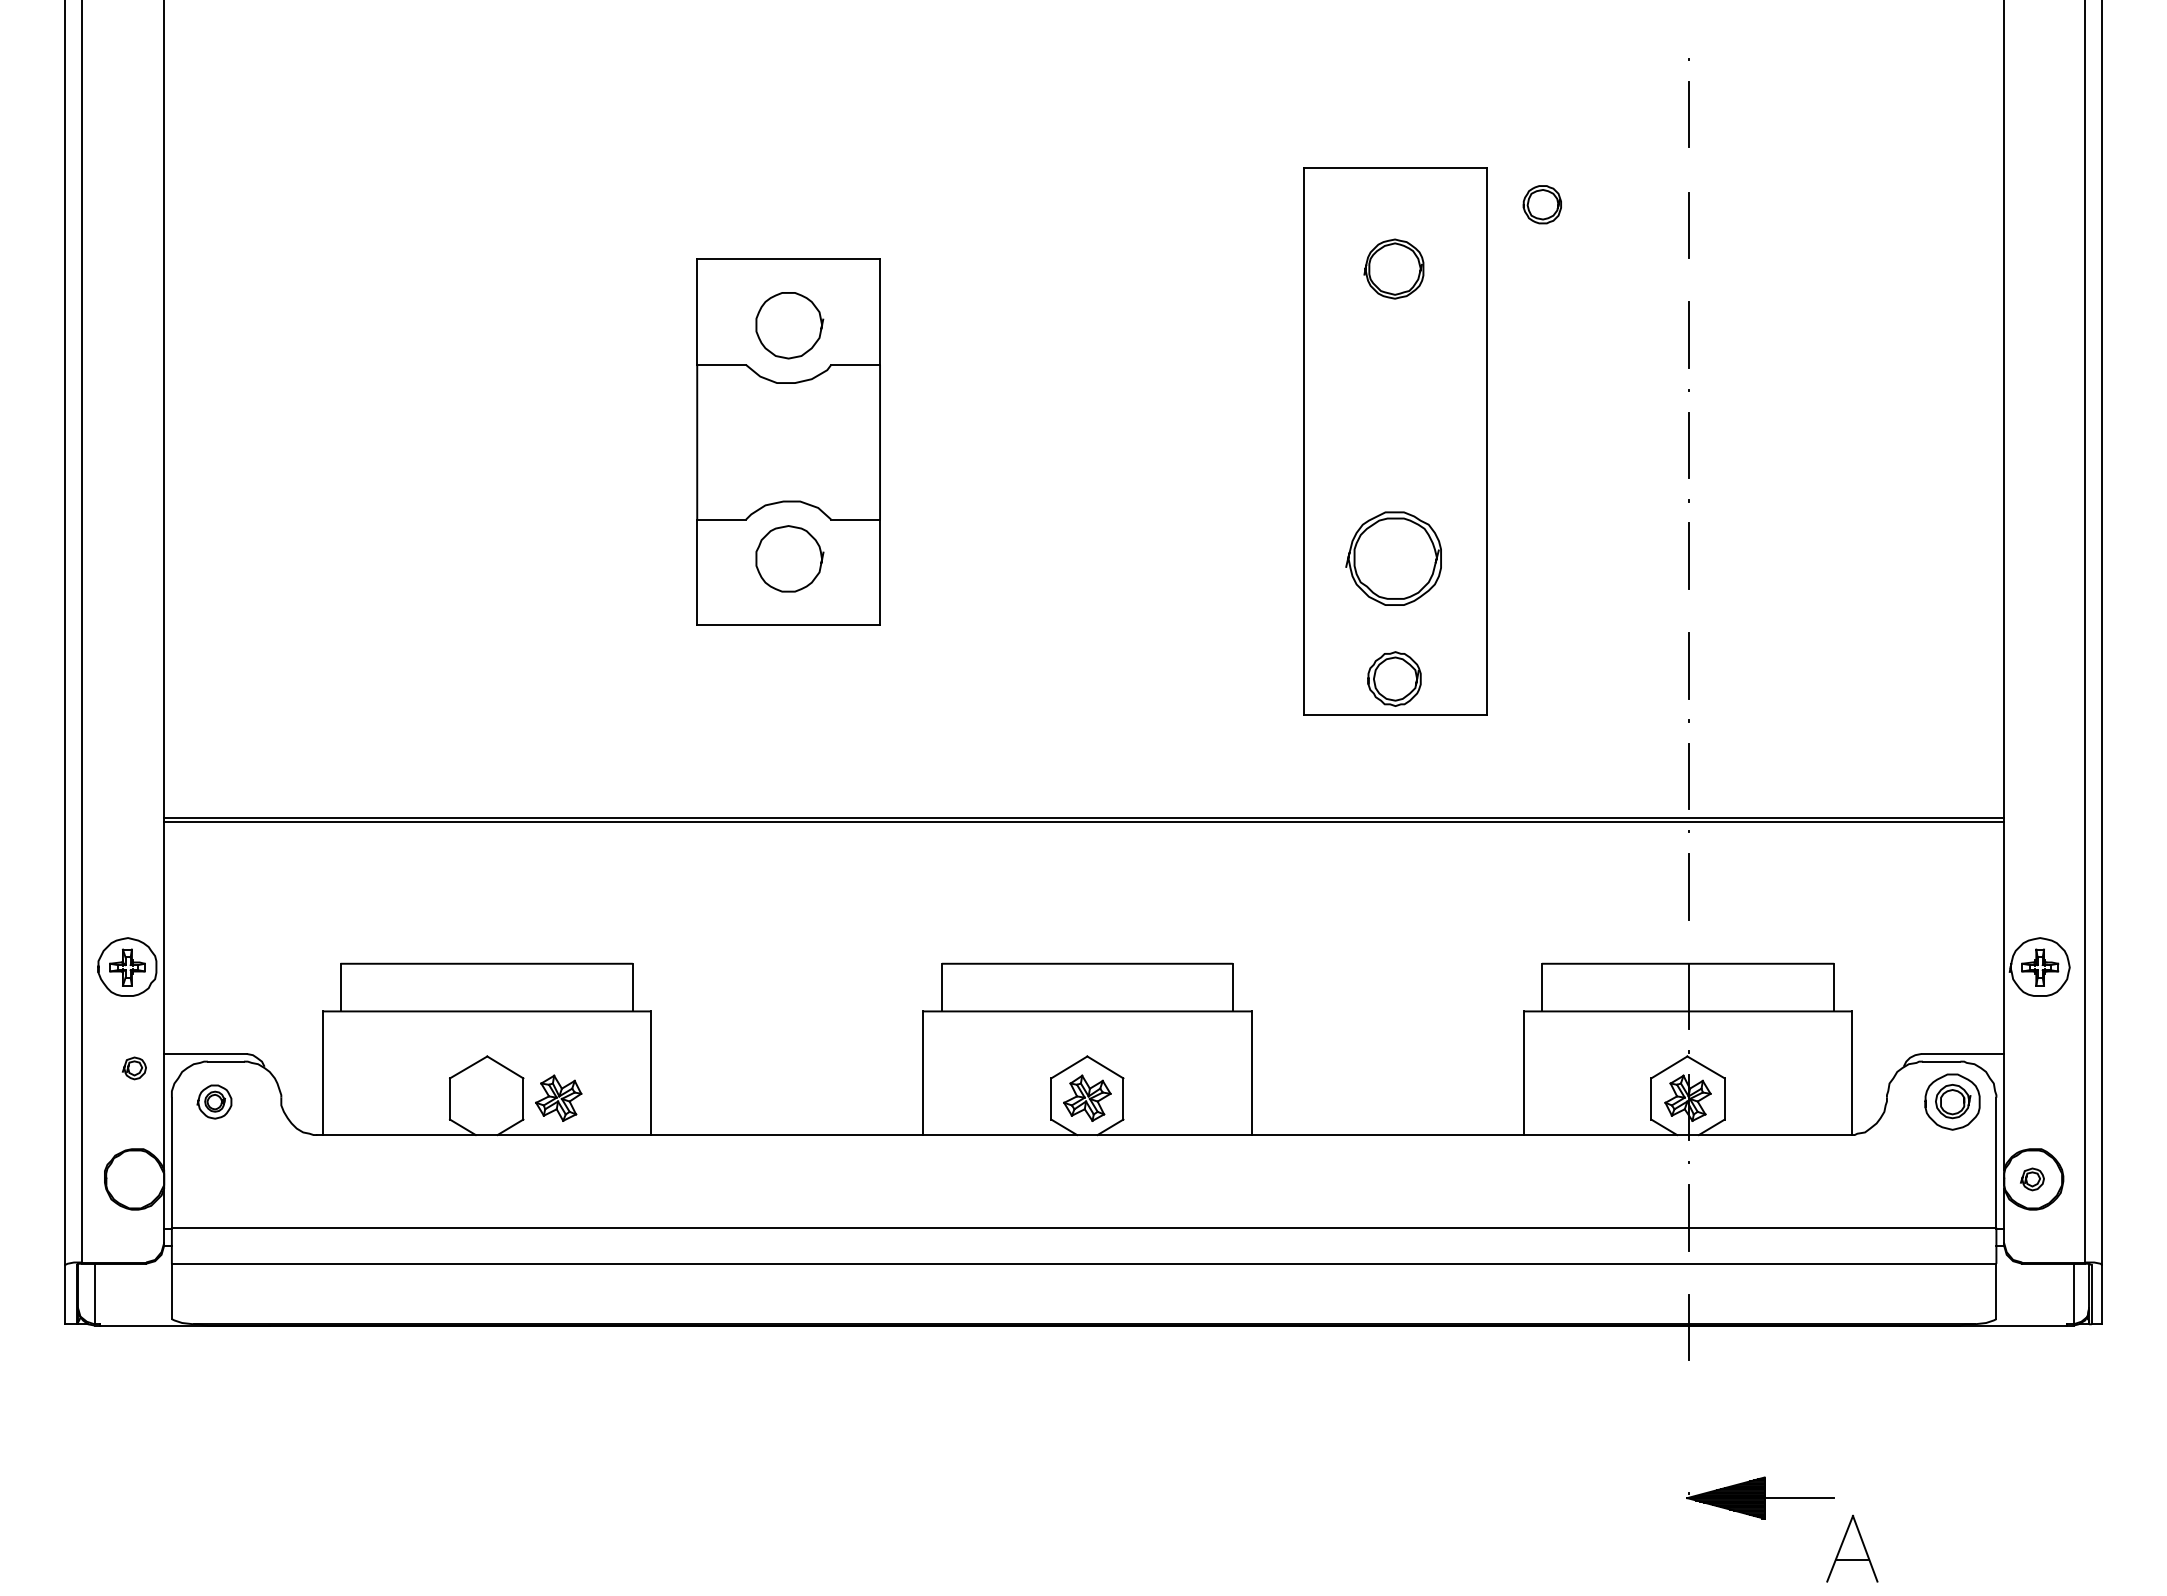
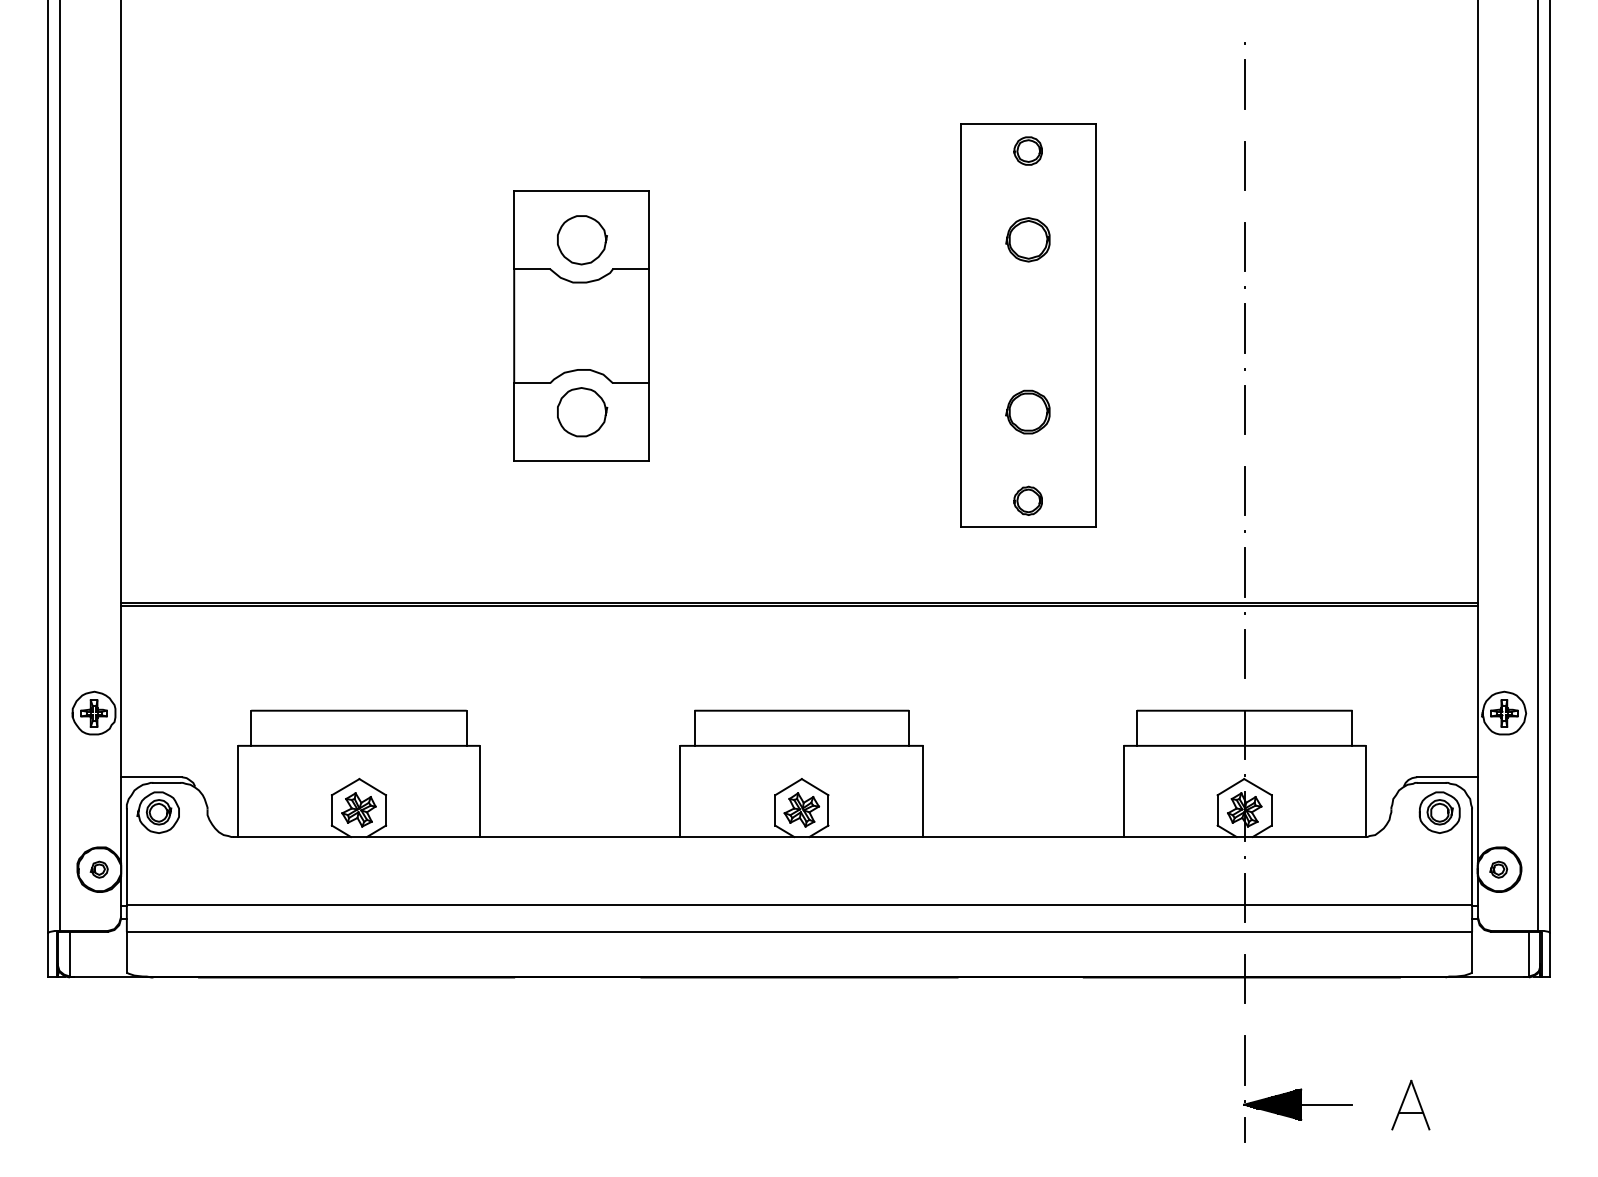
part: (1541, 204) -> (1027, 150), moved
part: (1393, 268) -> (1027, 239), moved
part: (1393, 558) -> (1027, 411), size x0.62
part: (1393, 679) -> (1027, 501), size x0.71
part: (133, 1068) -> (98, 869), moved
part: (558, 1097) -> (358, 809), moved
part: (214, 1101) -> (158, 812), size x1.67
line: (1688, 1438) -> (1245, 1060), added
line: (1688, 1532) -> (1245, 1130), added
part: (1852, 1548) -> (1410, 1104), moved

